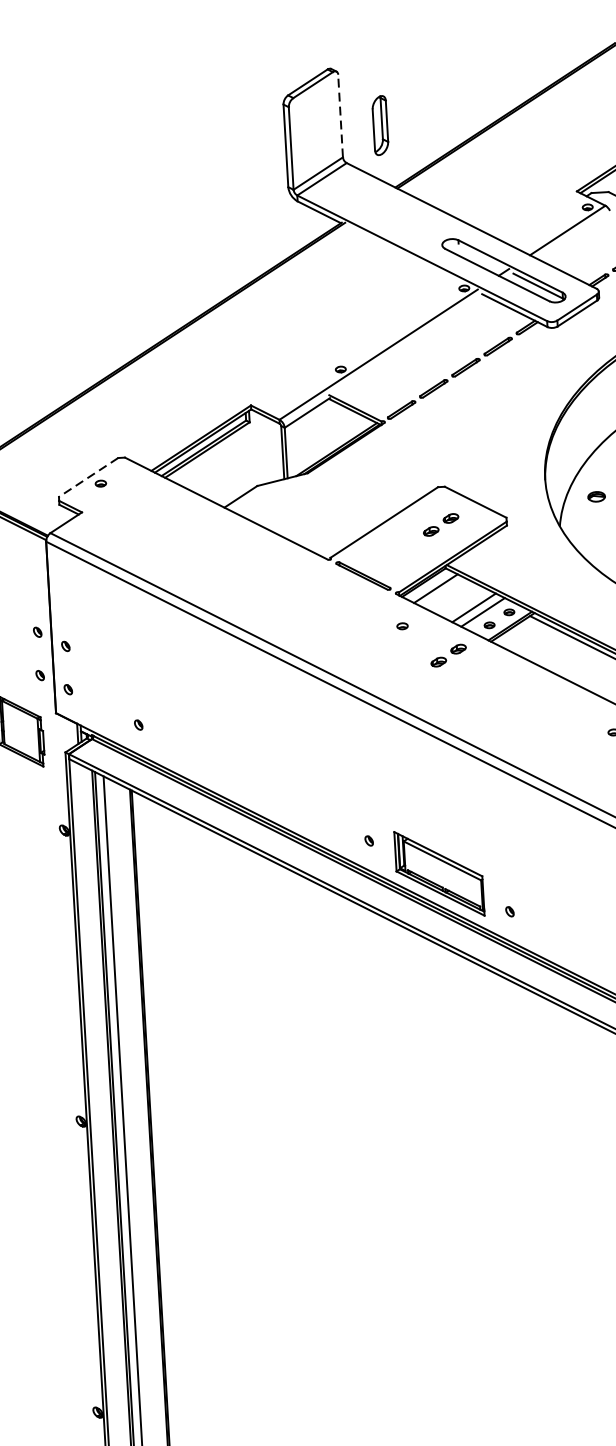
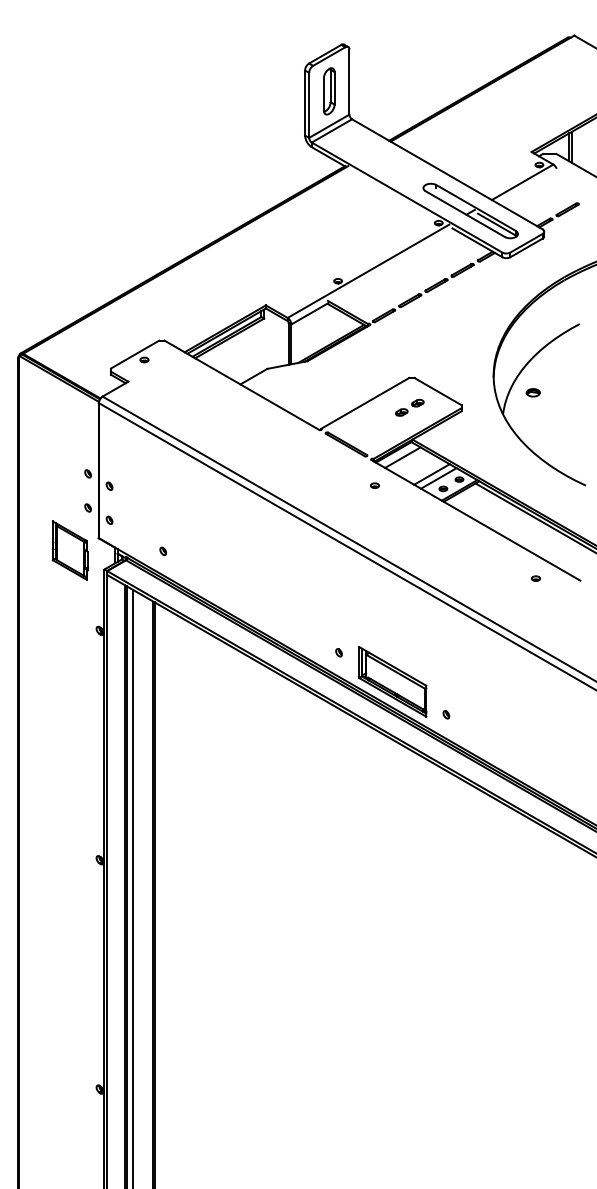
line: (340, 116) -> (349, 82), dashed -> solid
part: (380, 125) -> (329, 91), moved
line: (89, 477) -> (135, 354), dashed -> solid
part: (448, 655) -> (409, 510), removed

